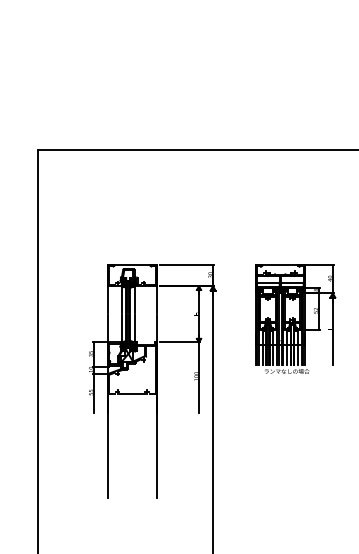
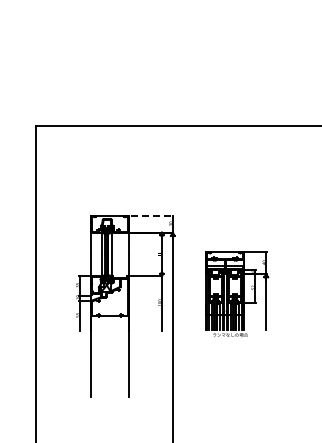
line: (186, 265) -> (152, 216), solid -> dashed
part: (295, 318) -> (237, 293), moved

